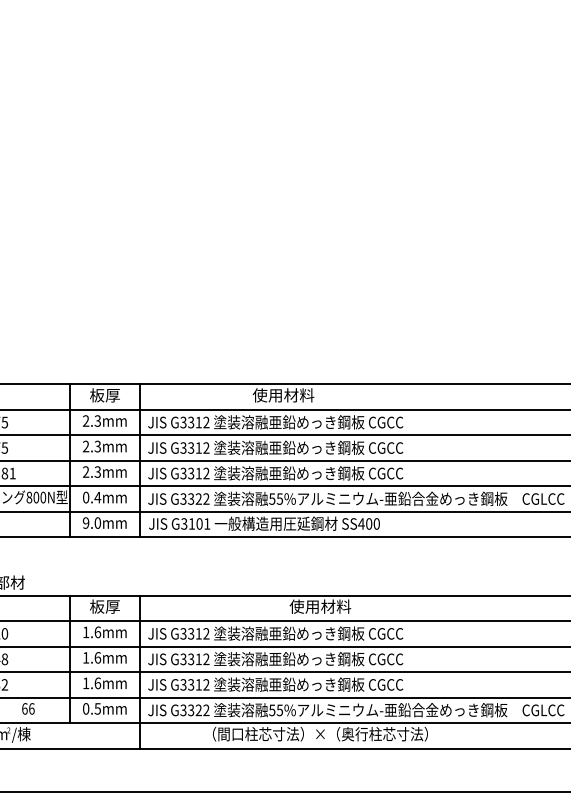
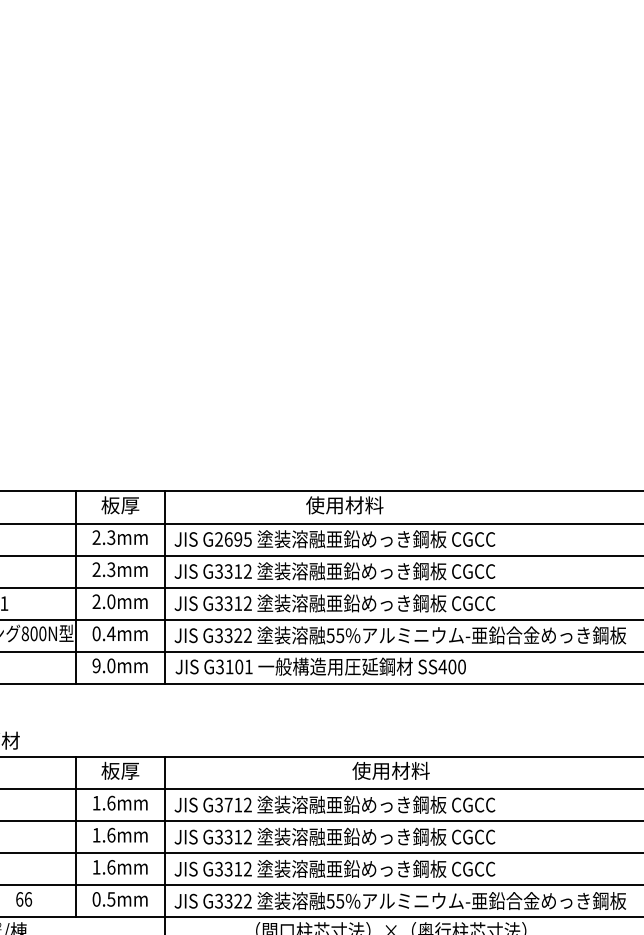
text: (194, 422) -> (232, 539), G3312 -> G2695
text: (97, 471) -> (110, 601), 2.3mm -> 2.0mm
text: (191, 633) -> (229, 804), G3312 -> G3712

